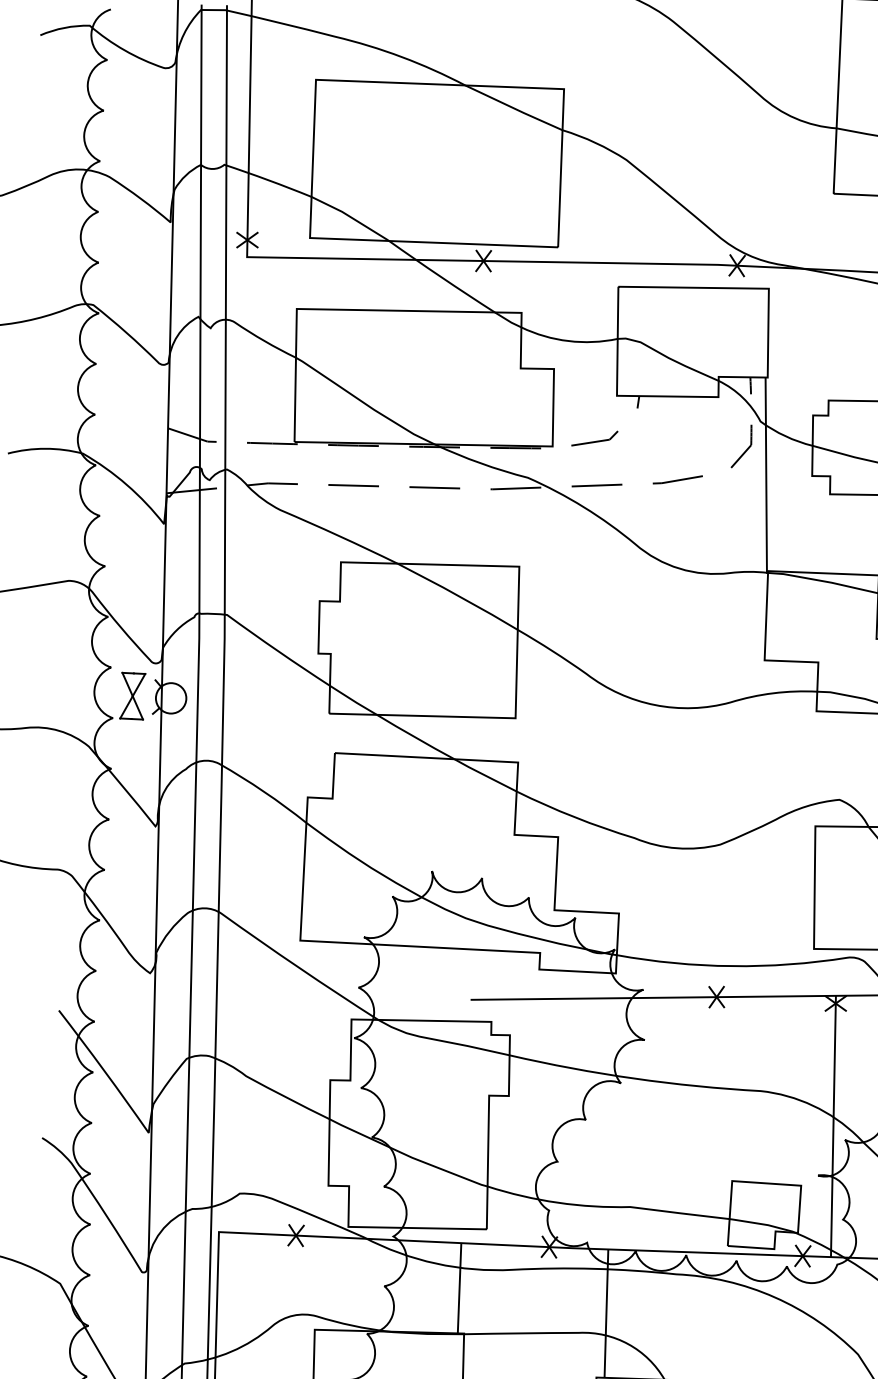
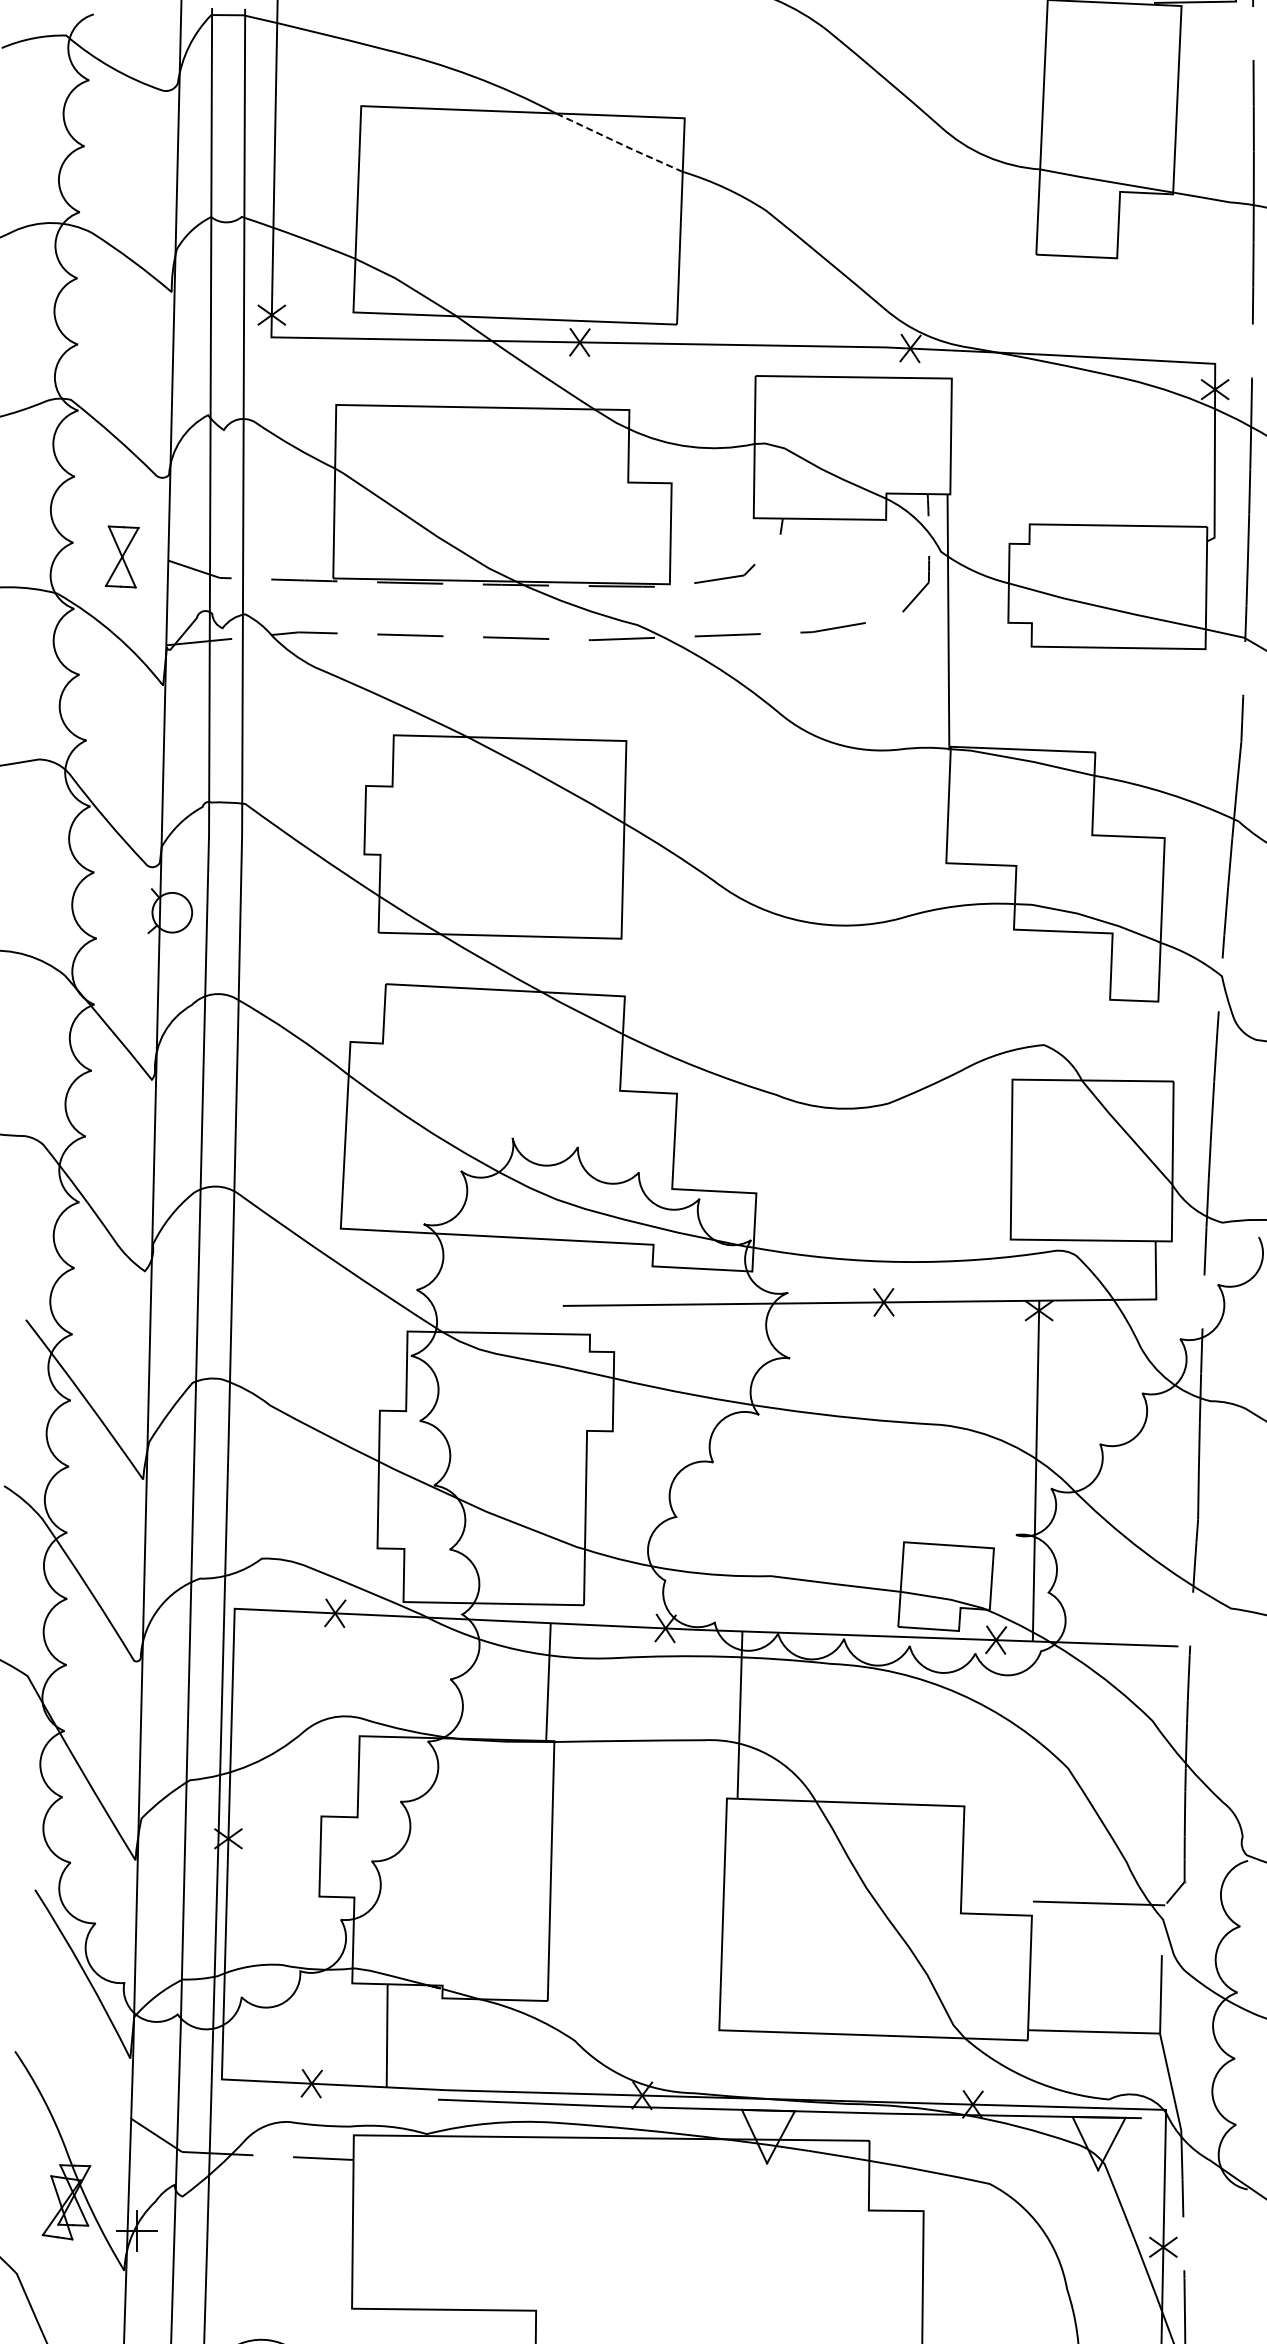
line: (513, 108) -> (618, 143), solid -> dashed
part: (132, 695) -> (121, 556), moved

